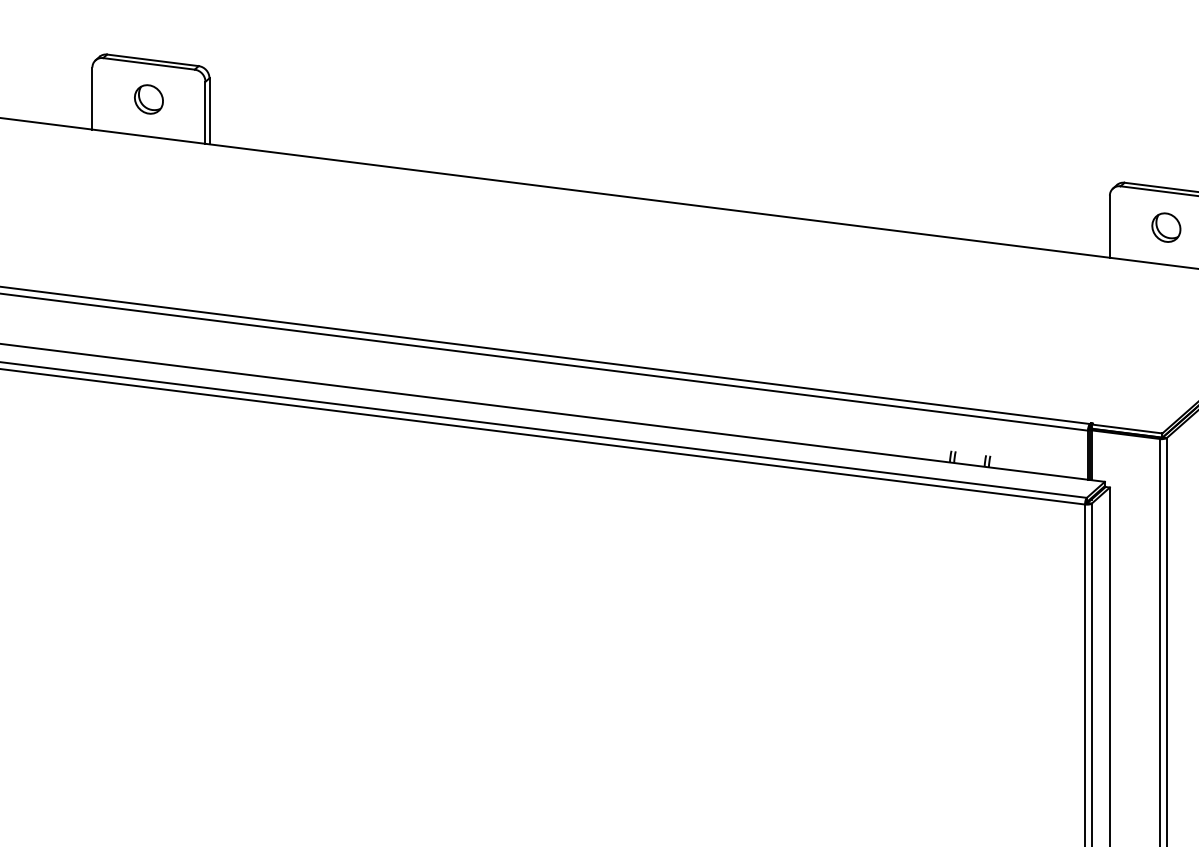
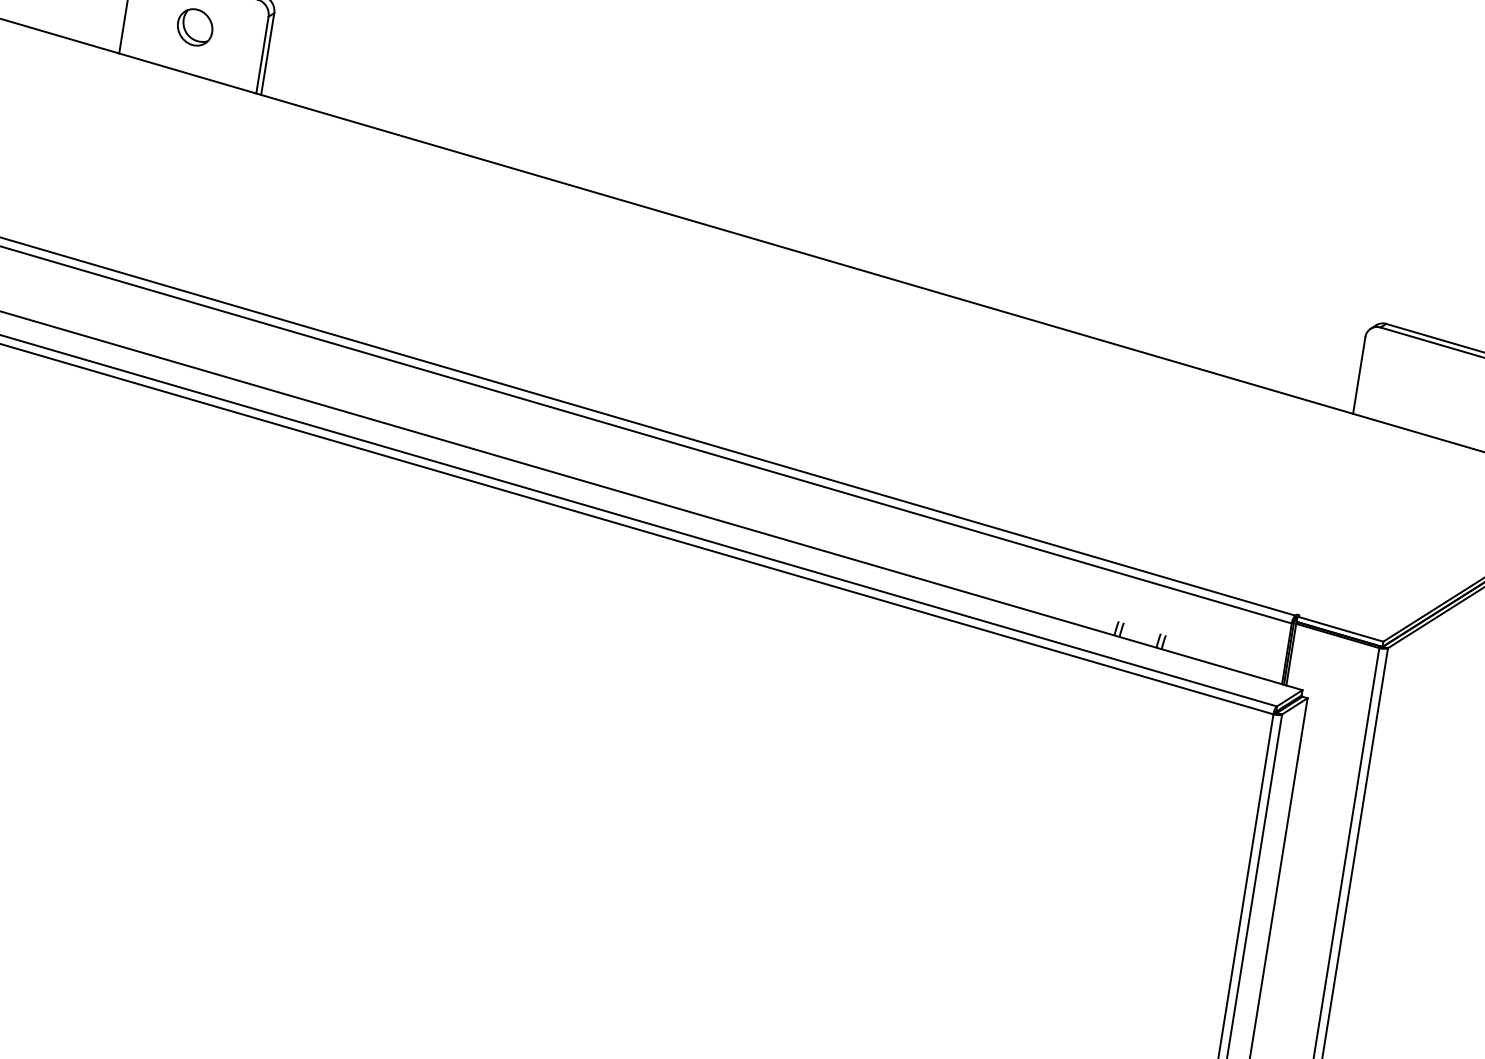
part: (1166, 227) -> (1429, 387), removed

